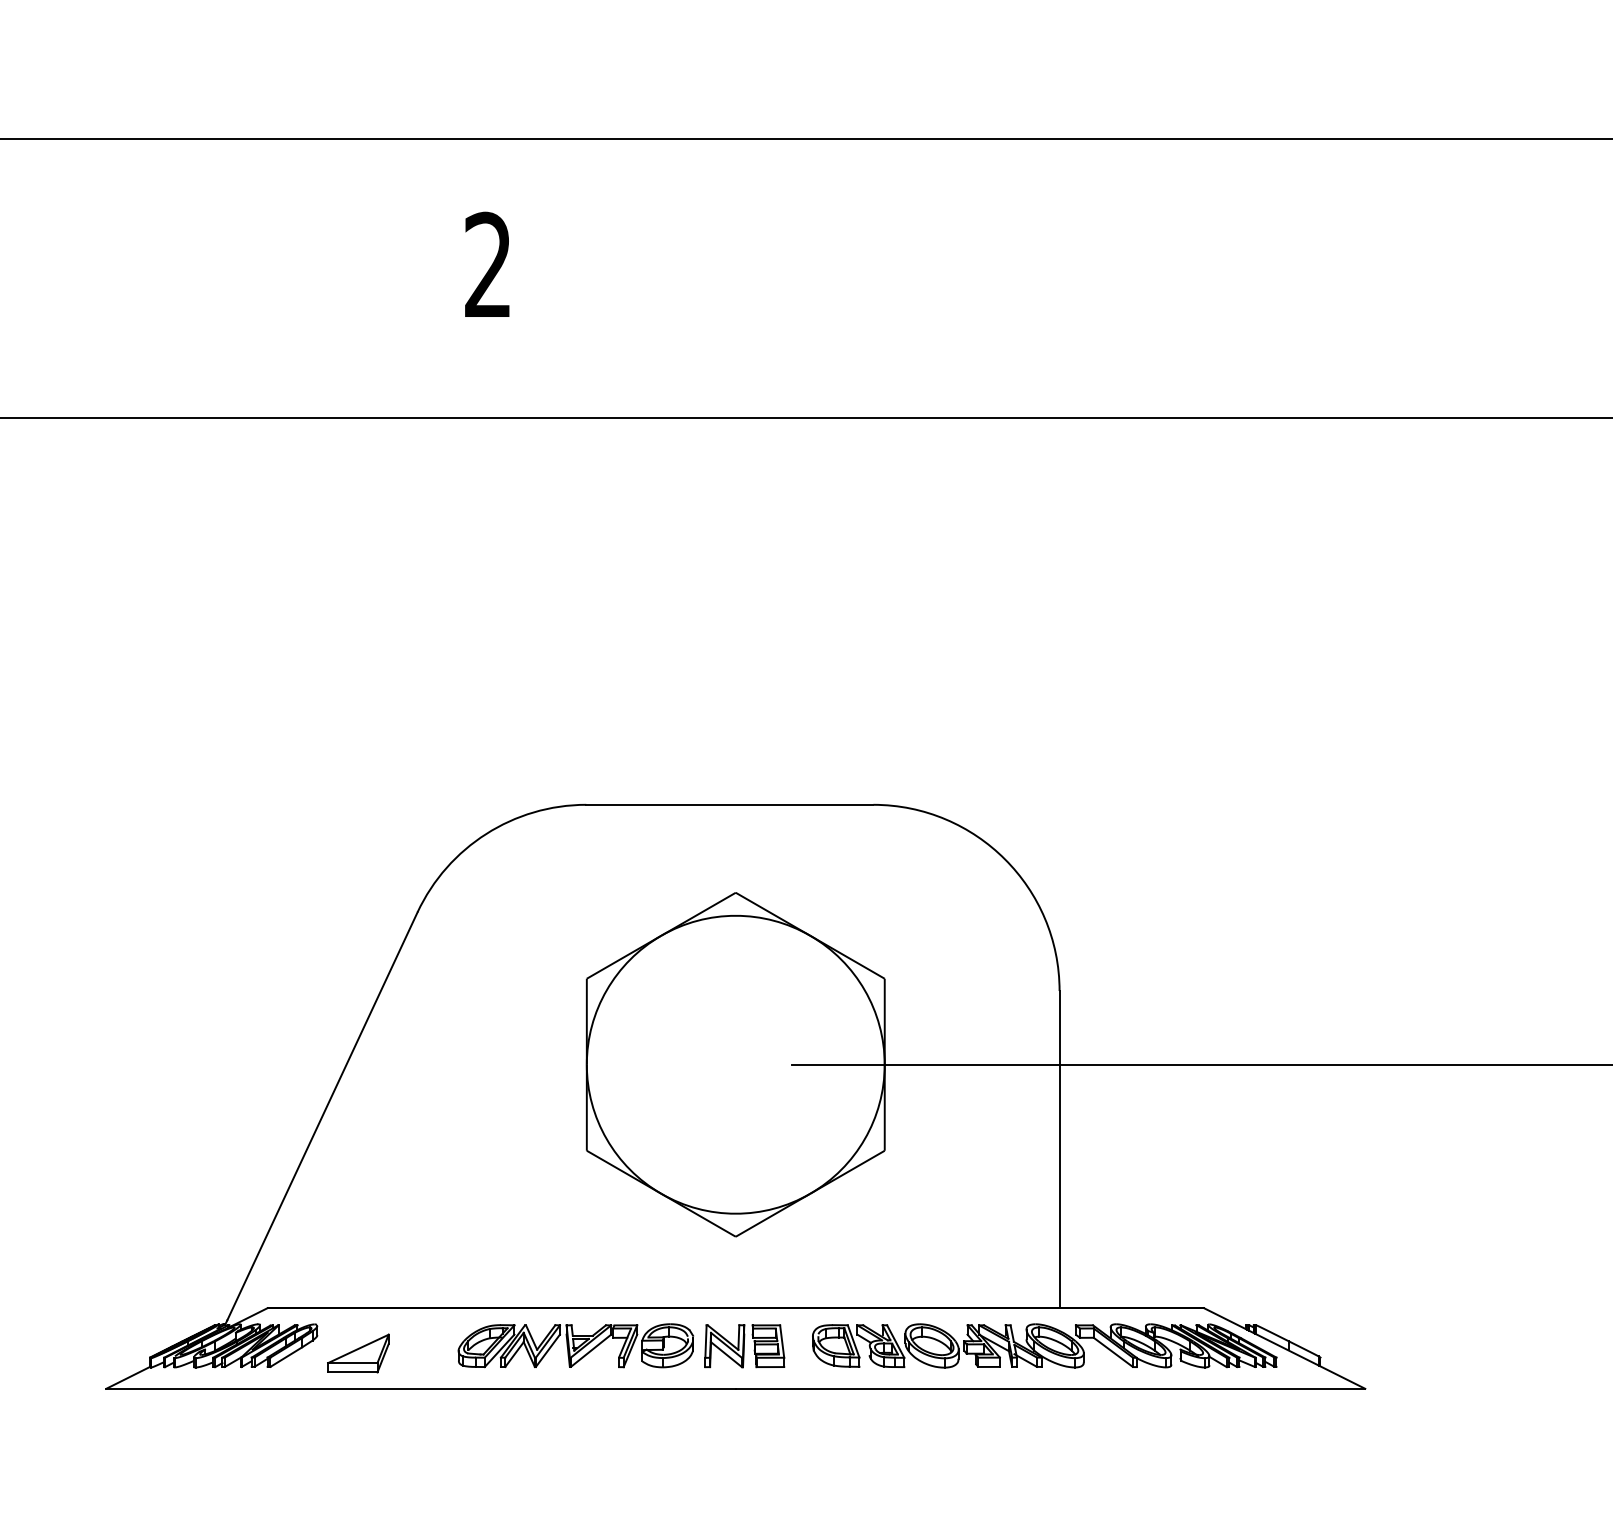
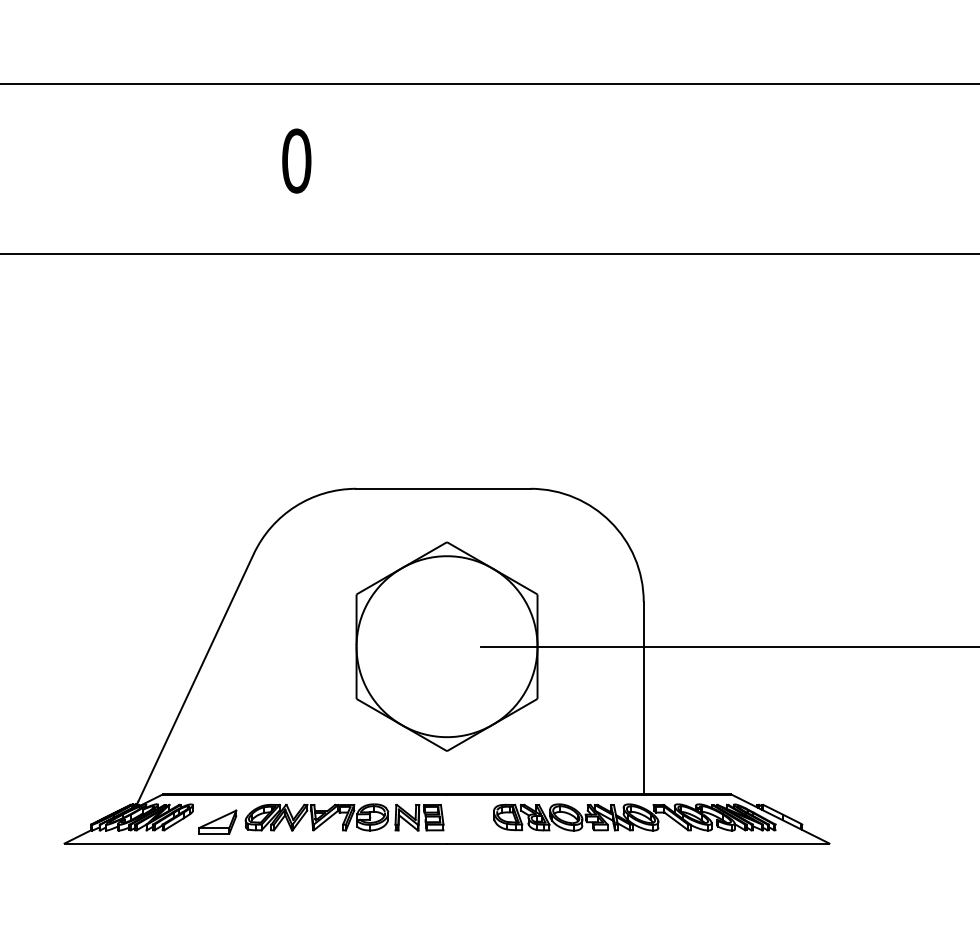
text: (487, 264) -> (296, 160), 2 -> 0
part: (621, 1345) -> (344, 817), moved

